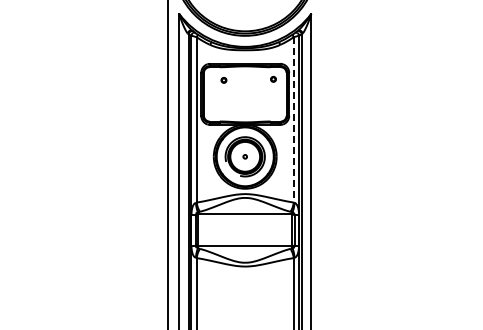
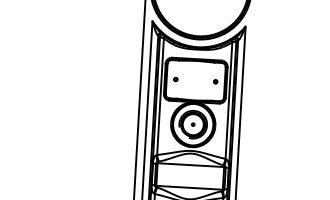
part: (273, 78) -> (215, 81), moved
part: (223, 80) -> (175, 79), moved
line: (293, 119) -> (228, 100), dashed -> solid

